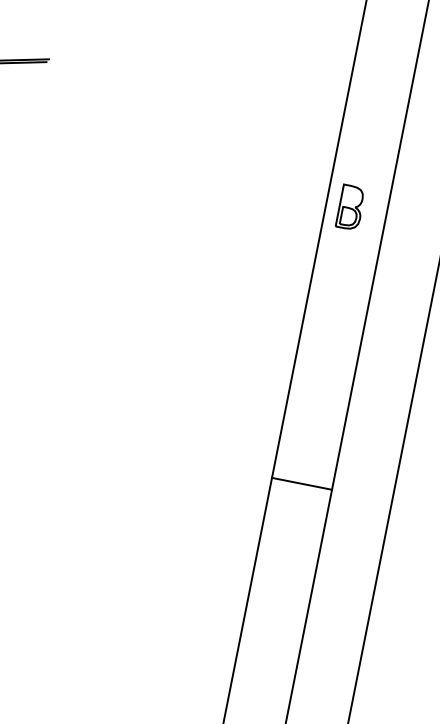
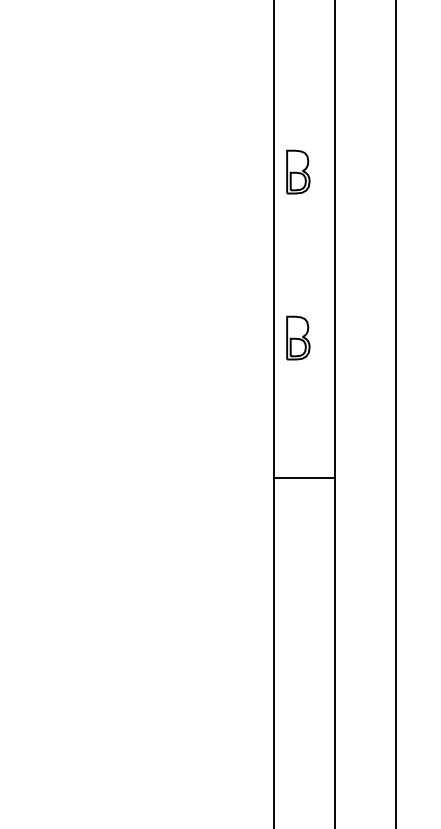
part: (318, 370) -> (298, 337), added
line: (301, 483) -> (303, 478), moved

